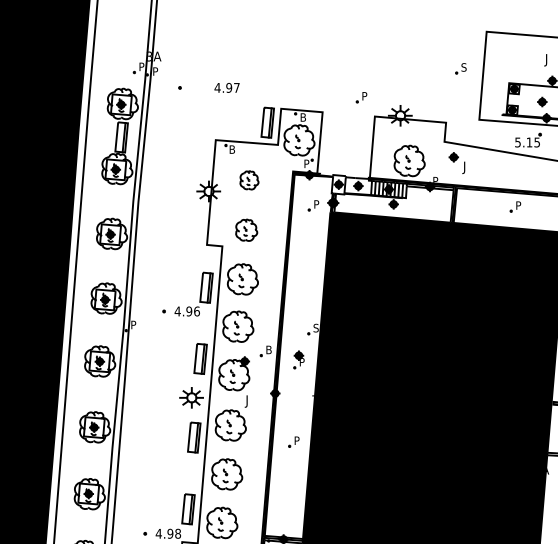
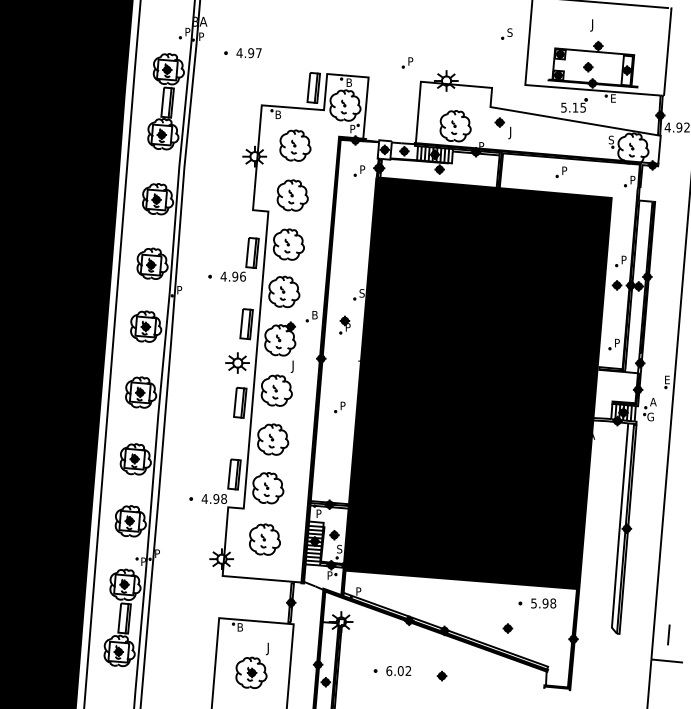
text: (226, 88) -> (248, 53), moved
part: (249, 180) -> (295, 145), size x1.67
part: (246, 230) -> (292, 195), size x1.43

